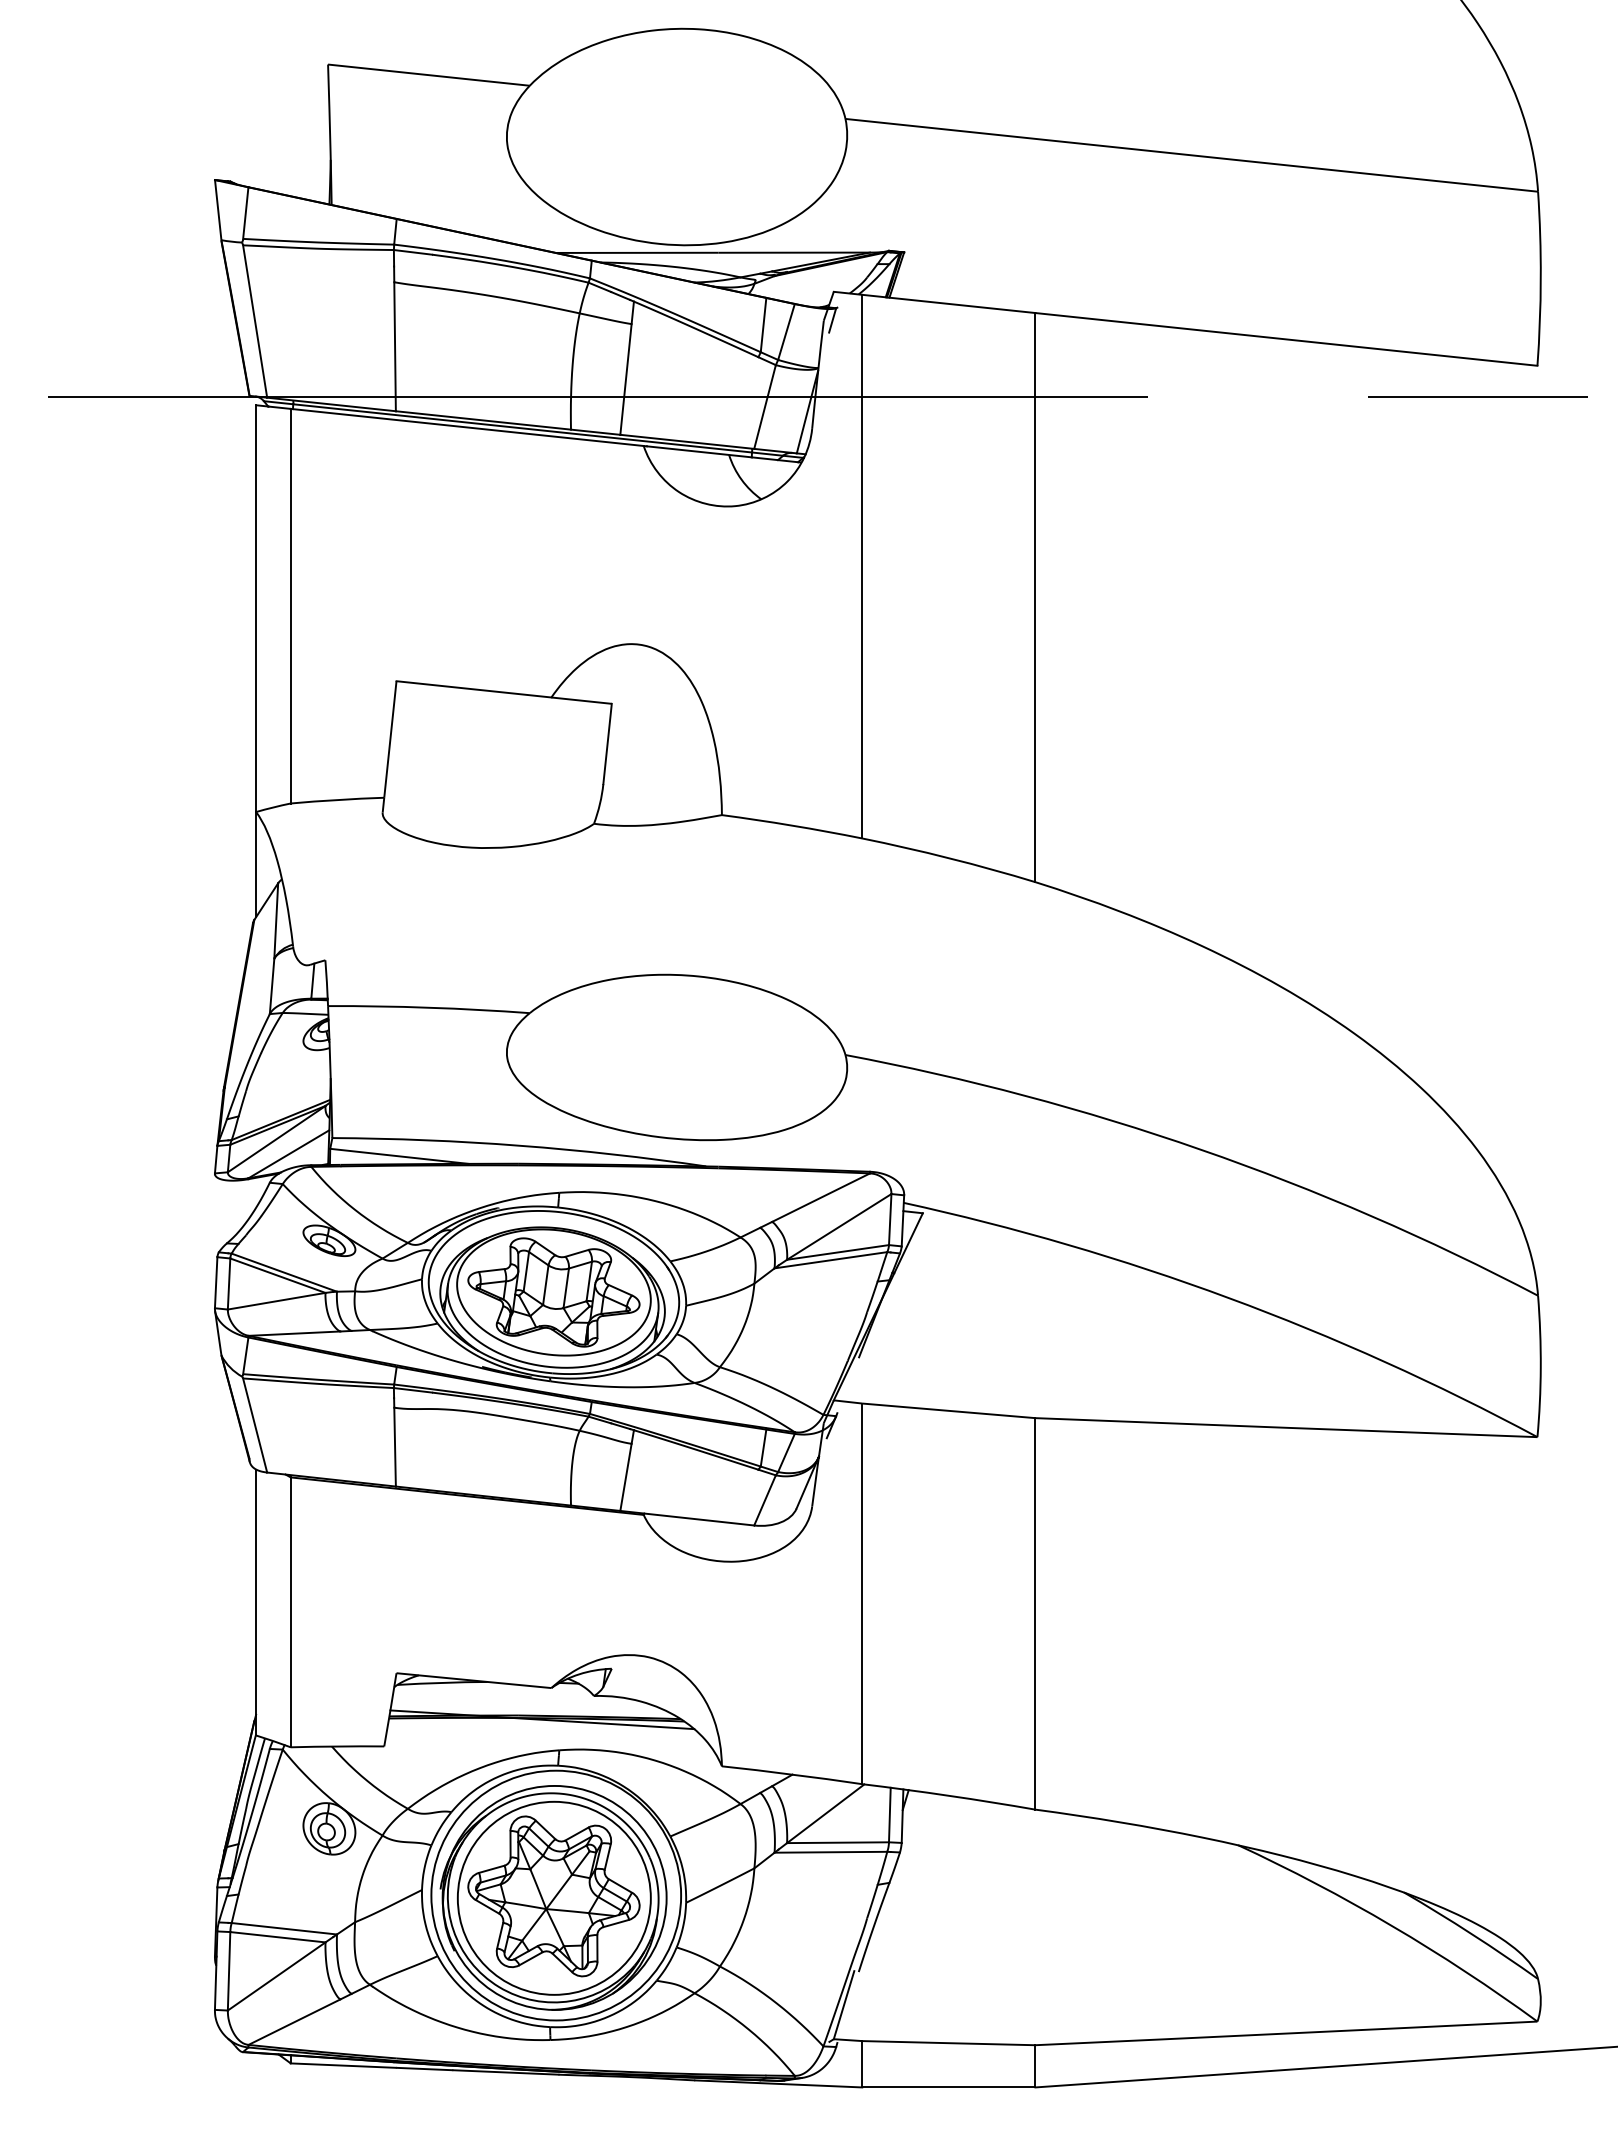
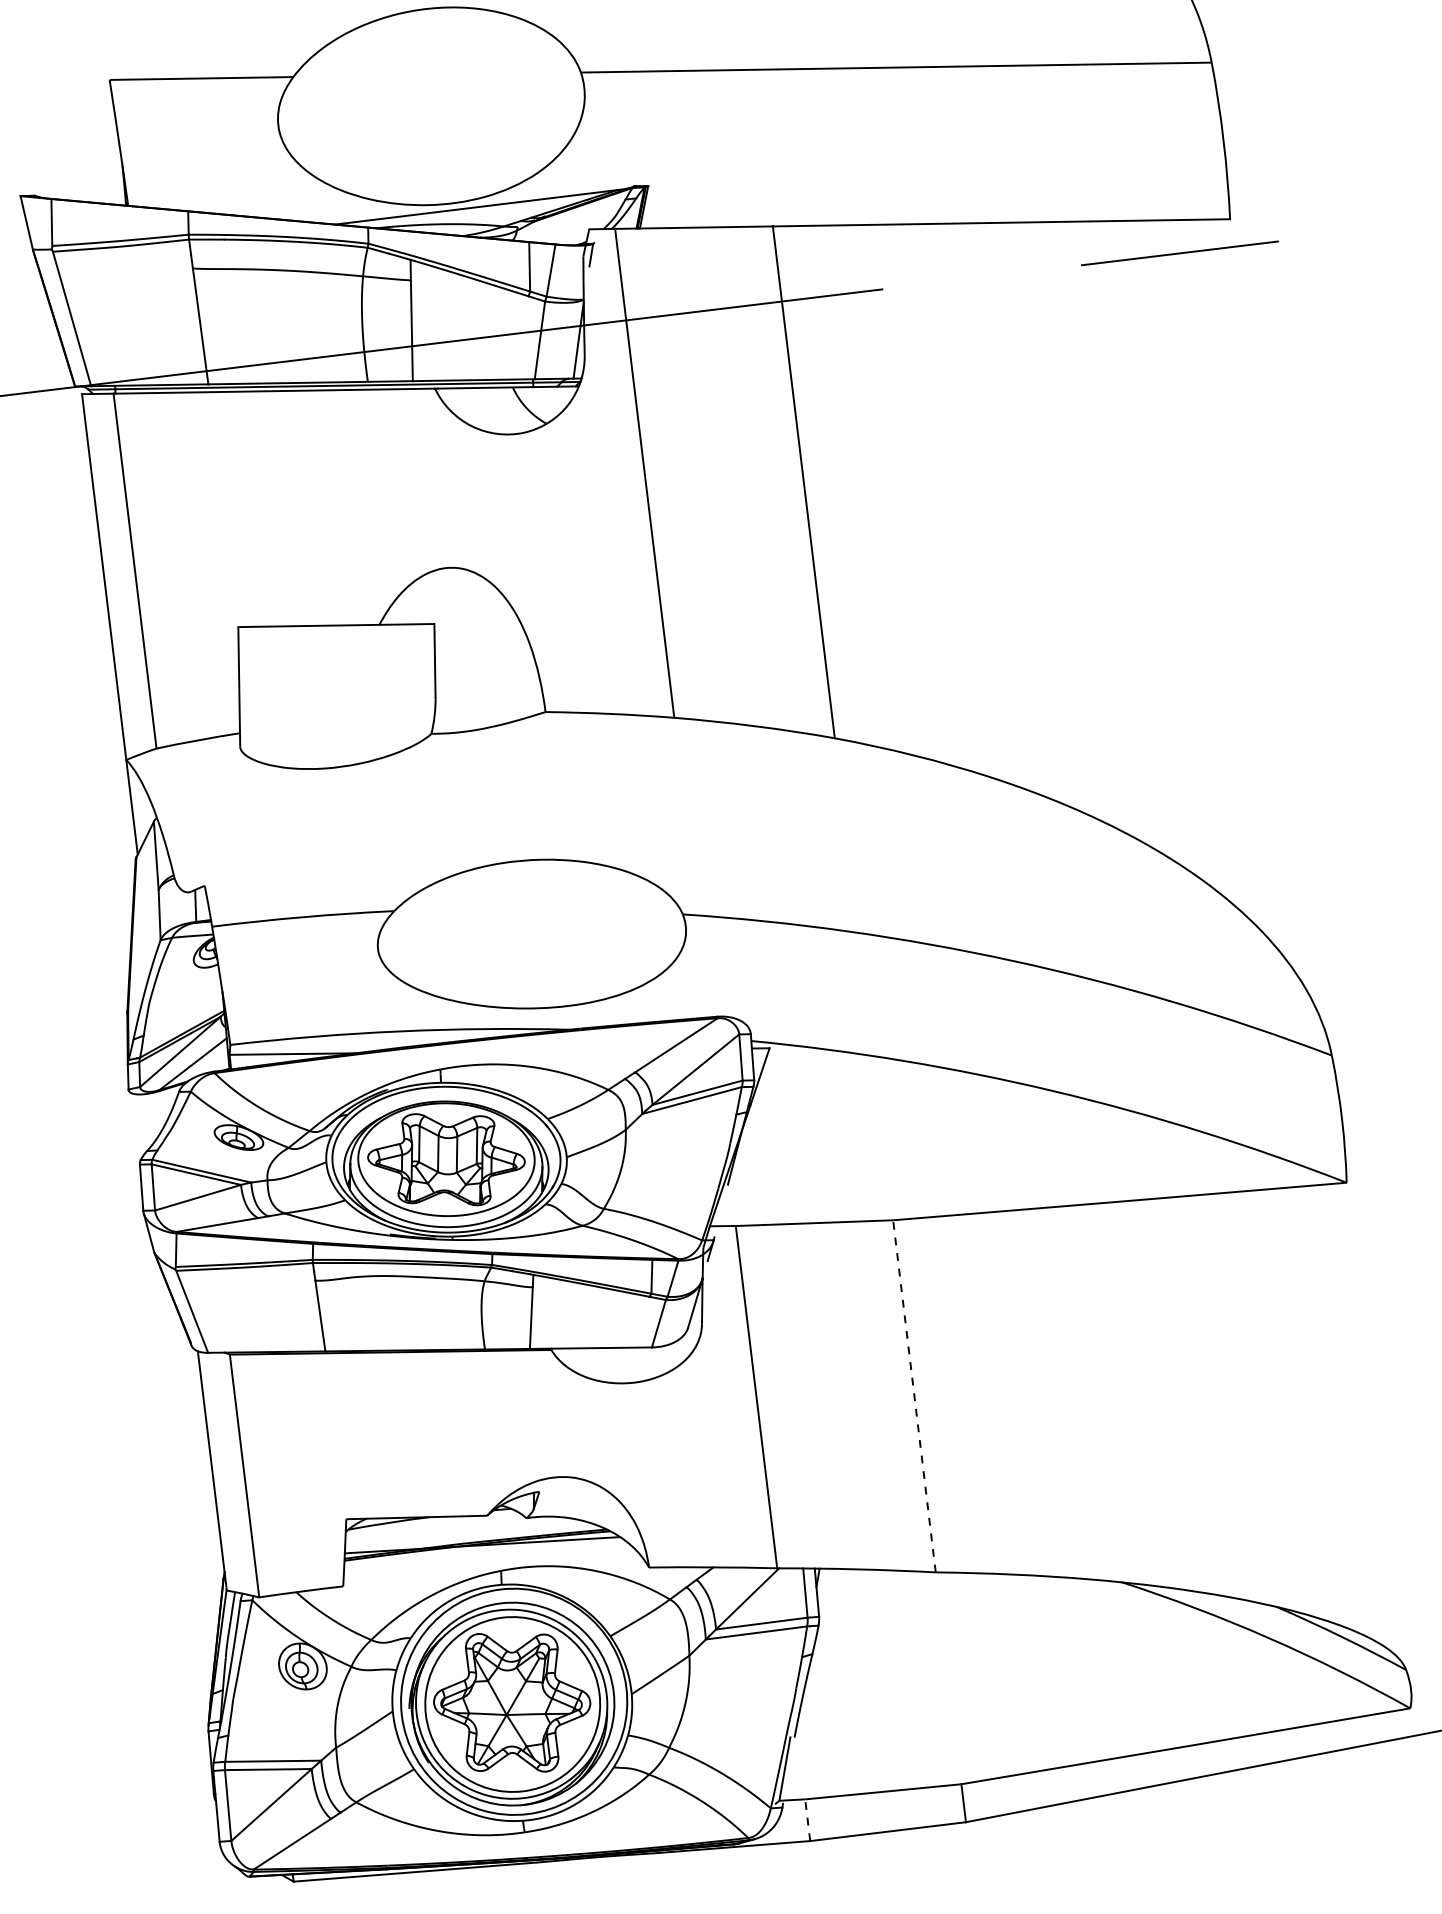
line: (1035, 1613) -> (914, 1395), solid -> dashed
line: (862, 2063) -> (807, 1819), solid -> dashed

